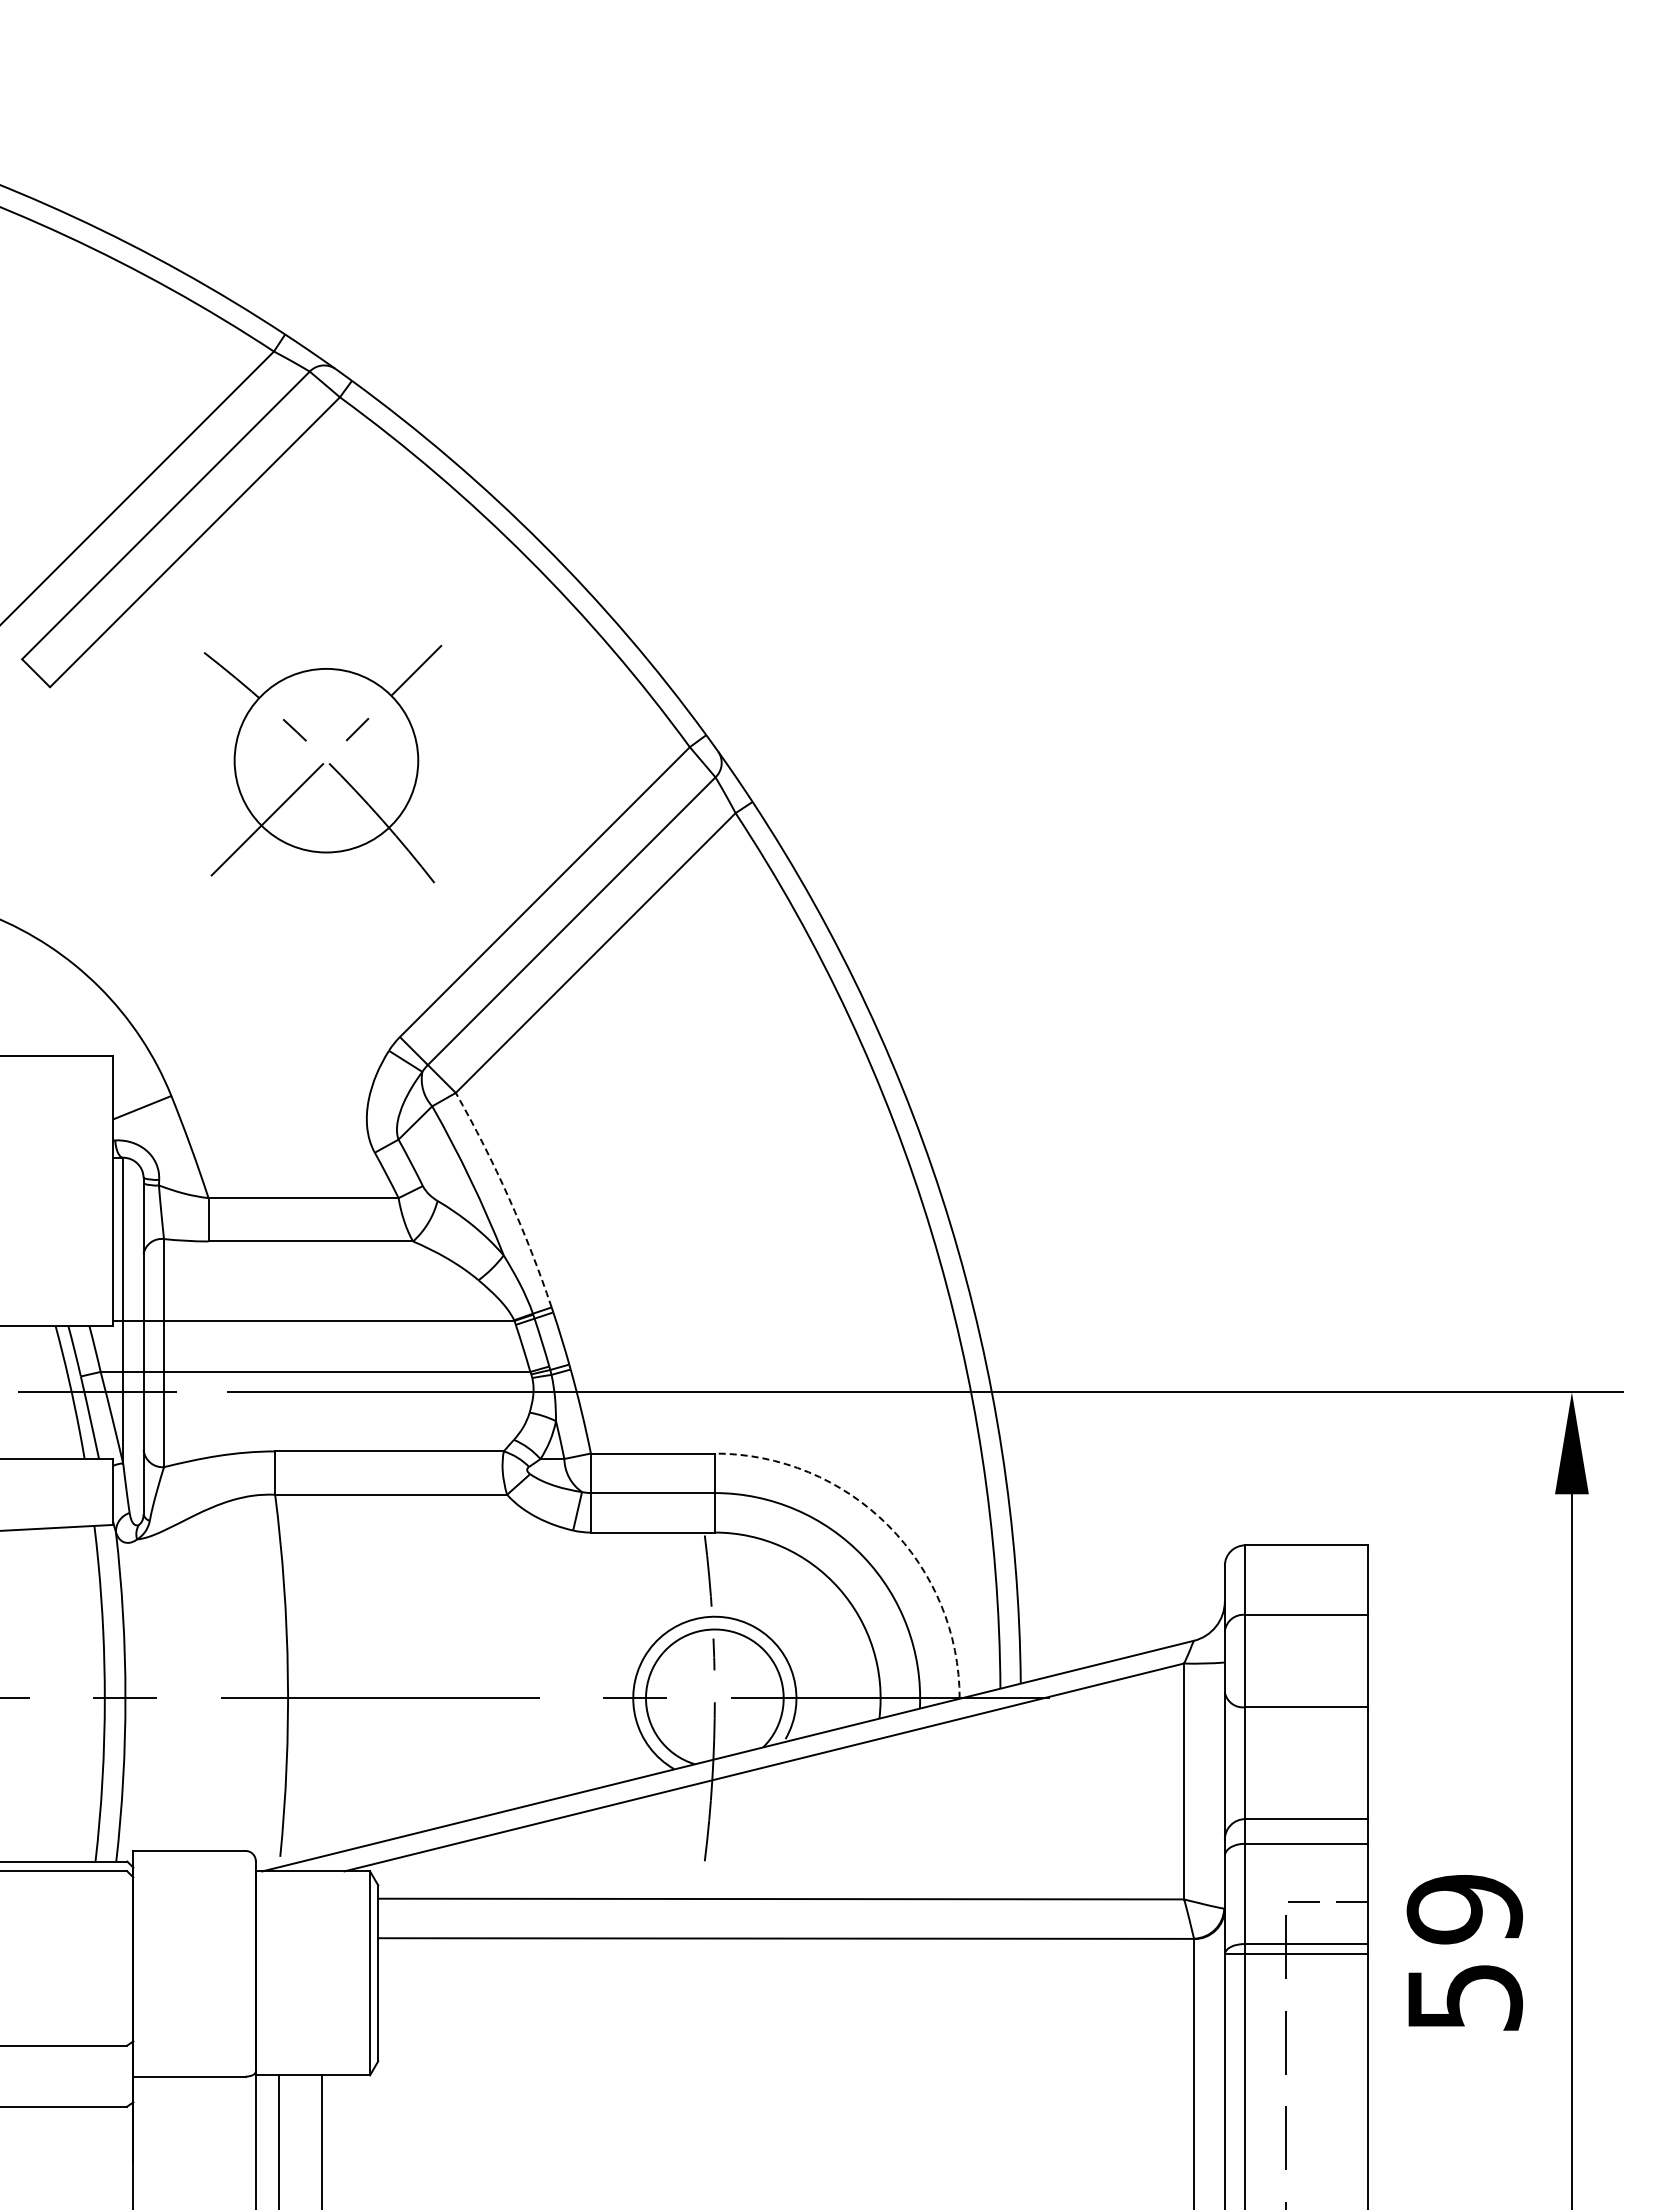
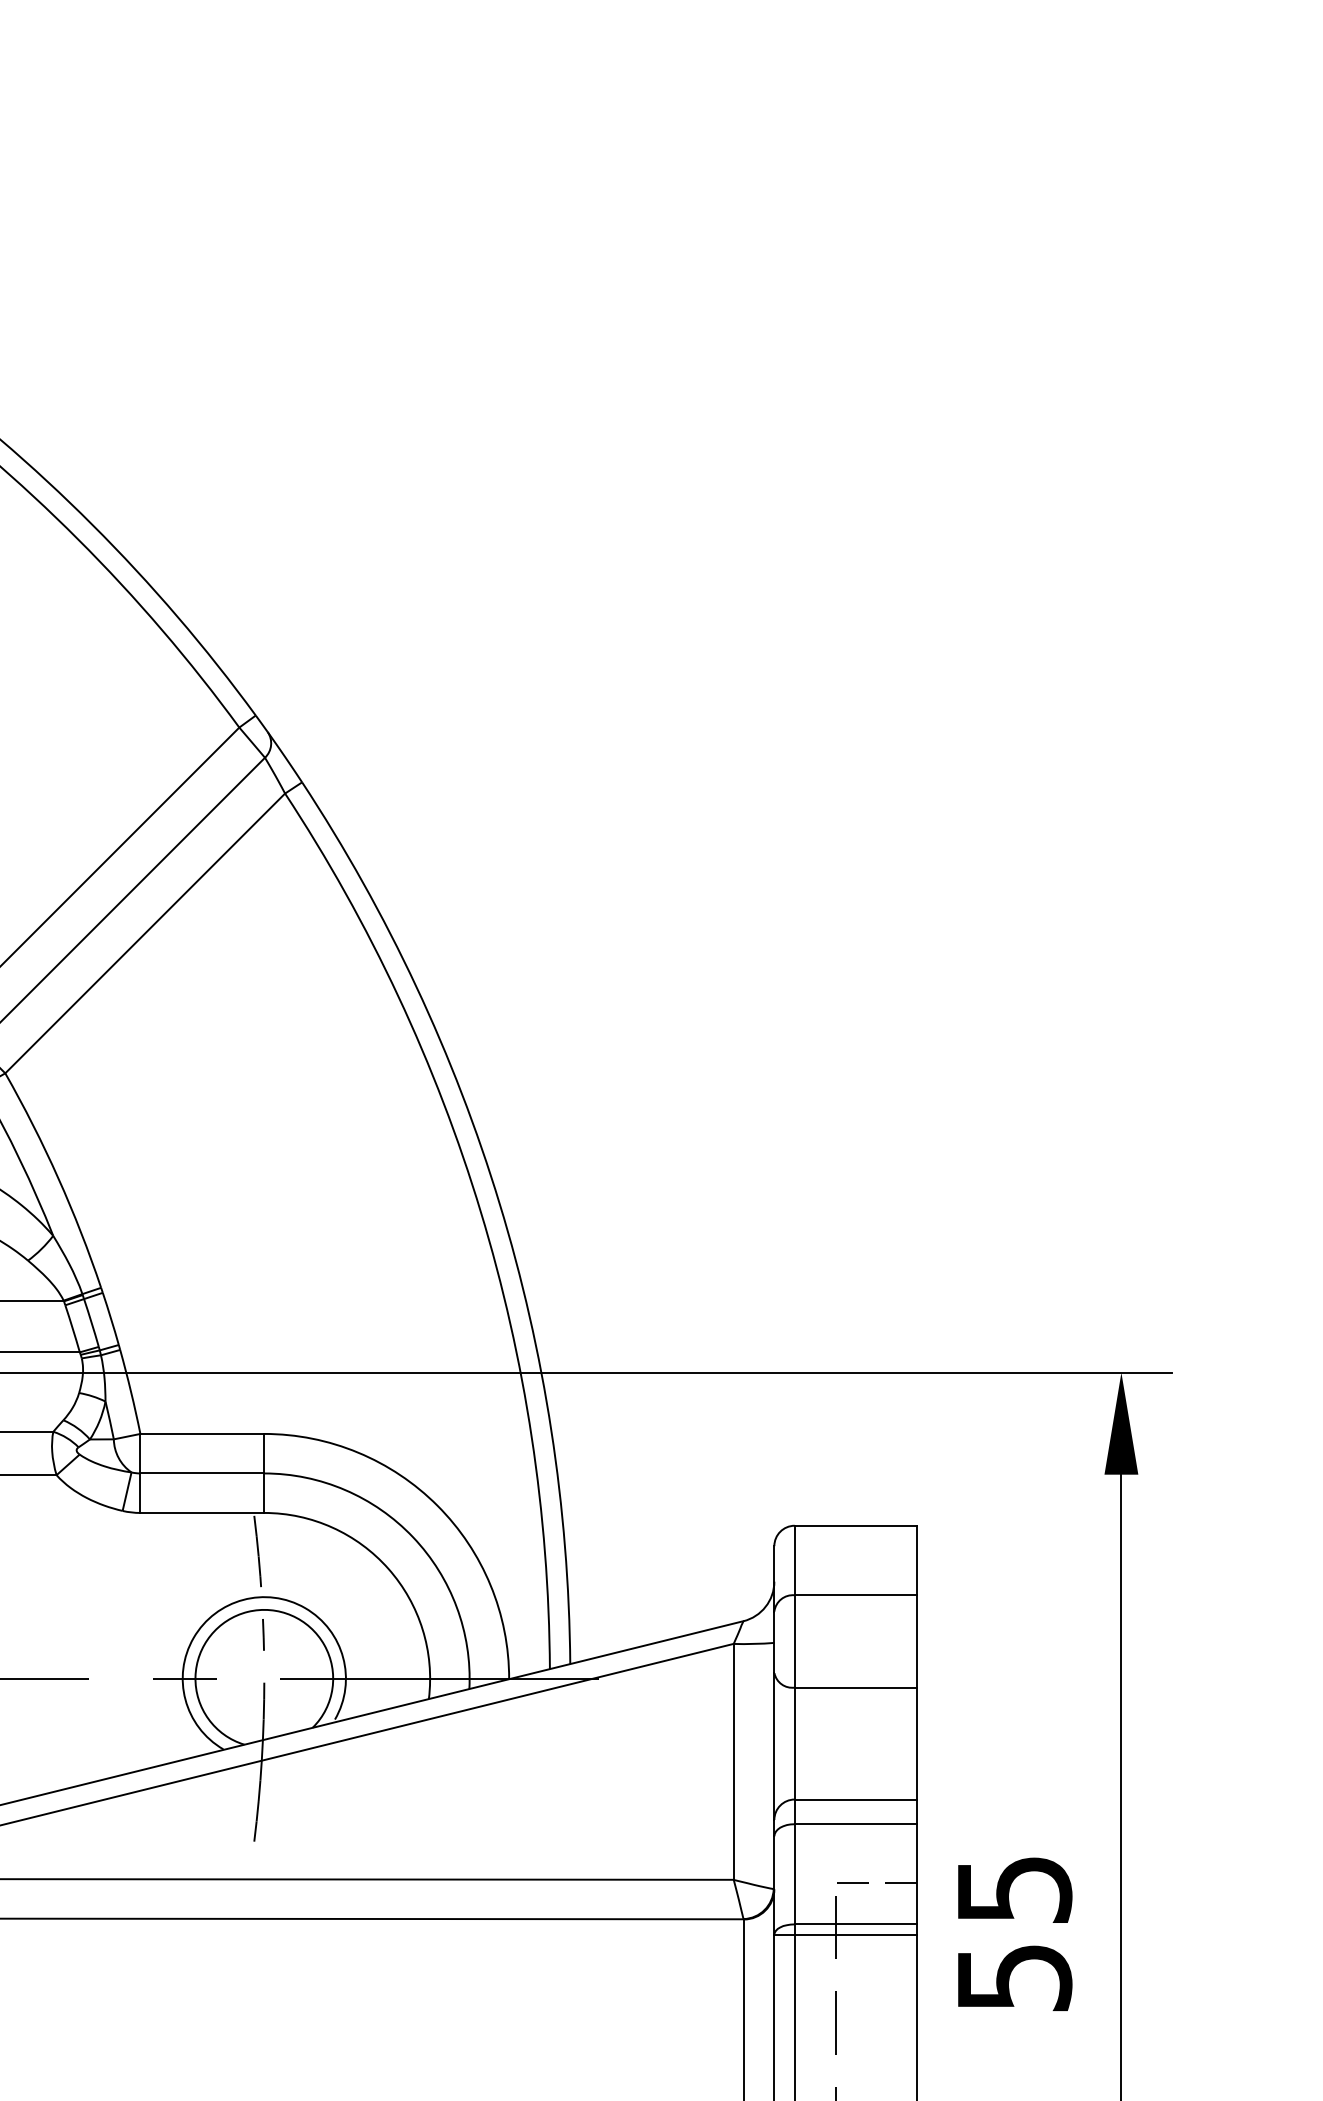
arc: (508, 1197) -> (57, 1177), dashed -> solid
arc: (888, 1525) -> (437, 1505), dashed -> solid
text: (1464, 1909) -> (1013, 1889), 59 -> 55

